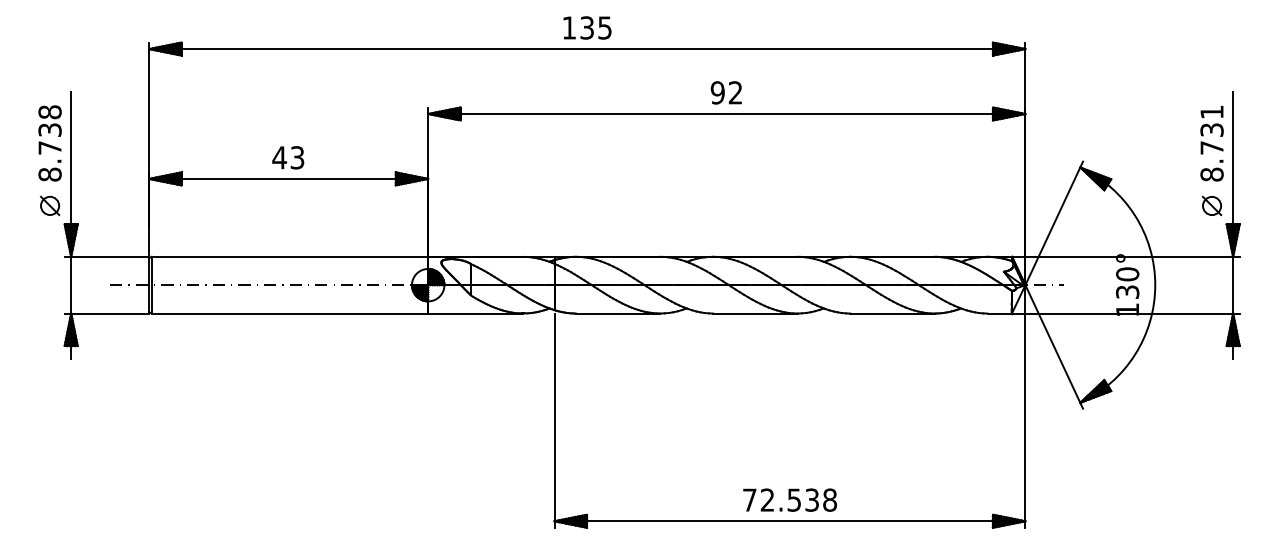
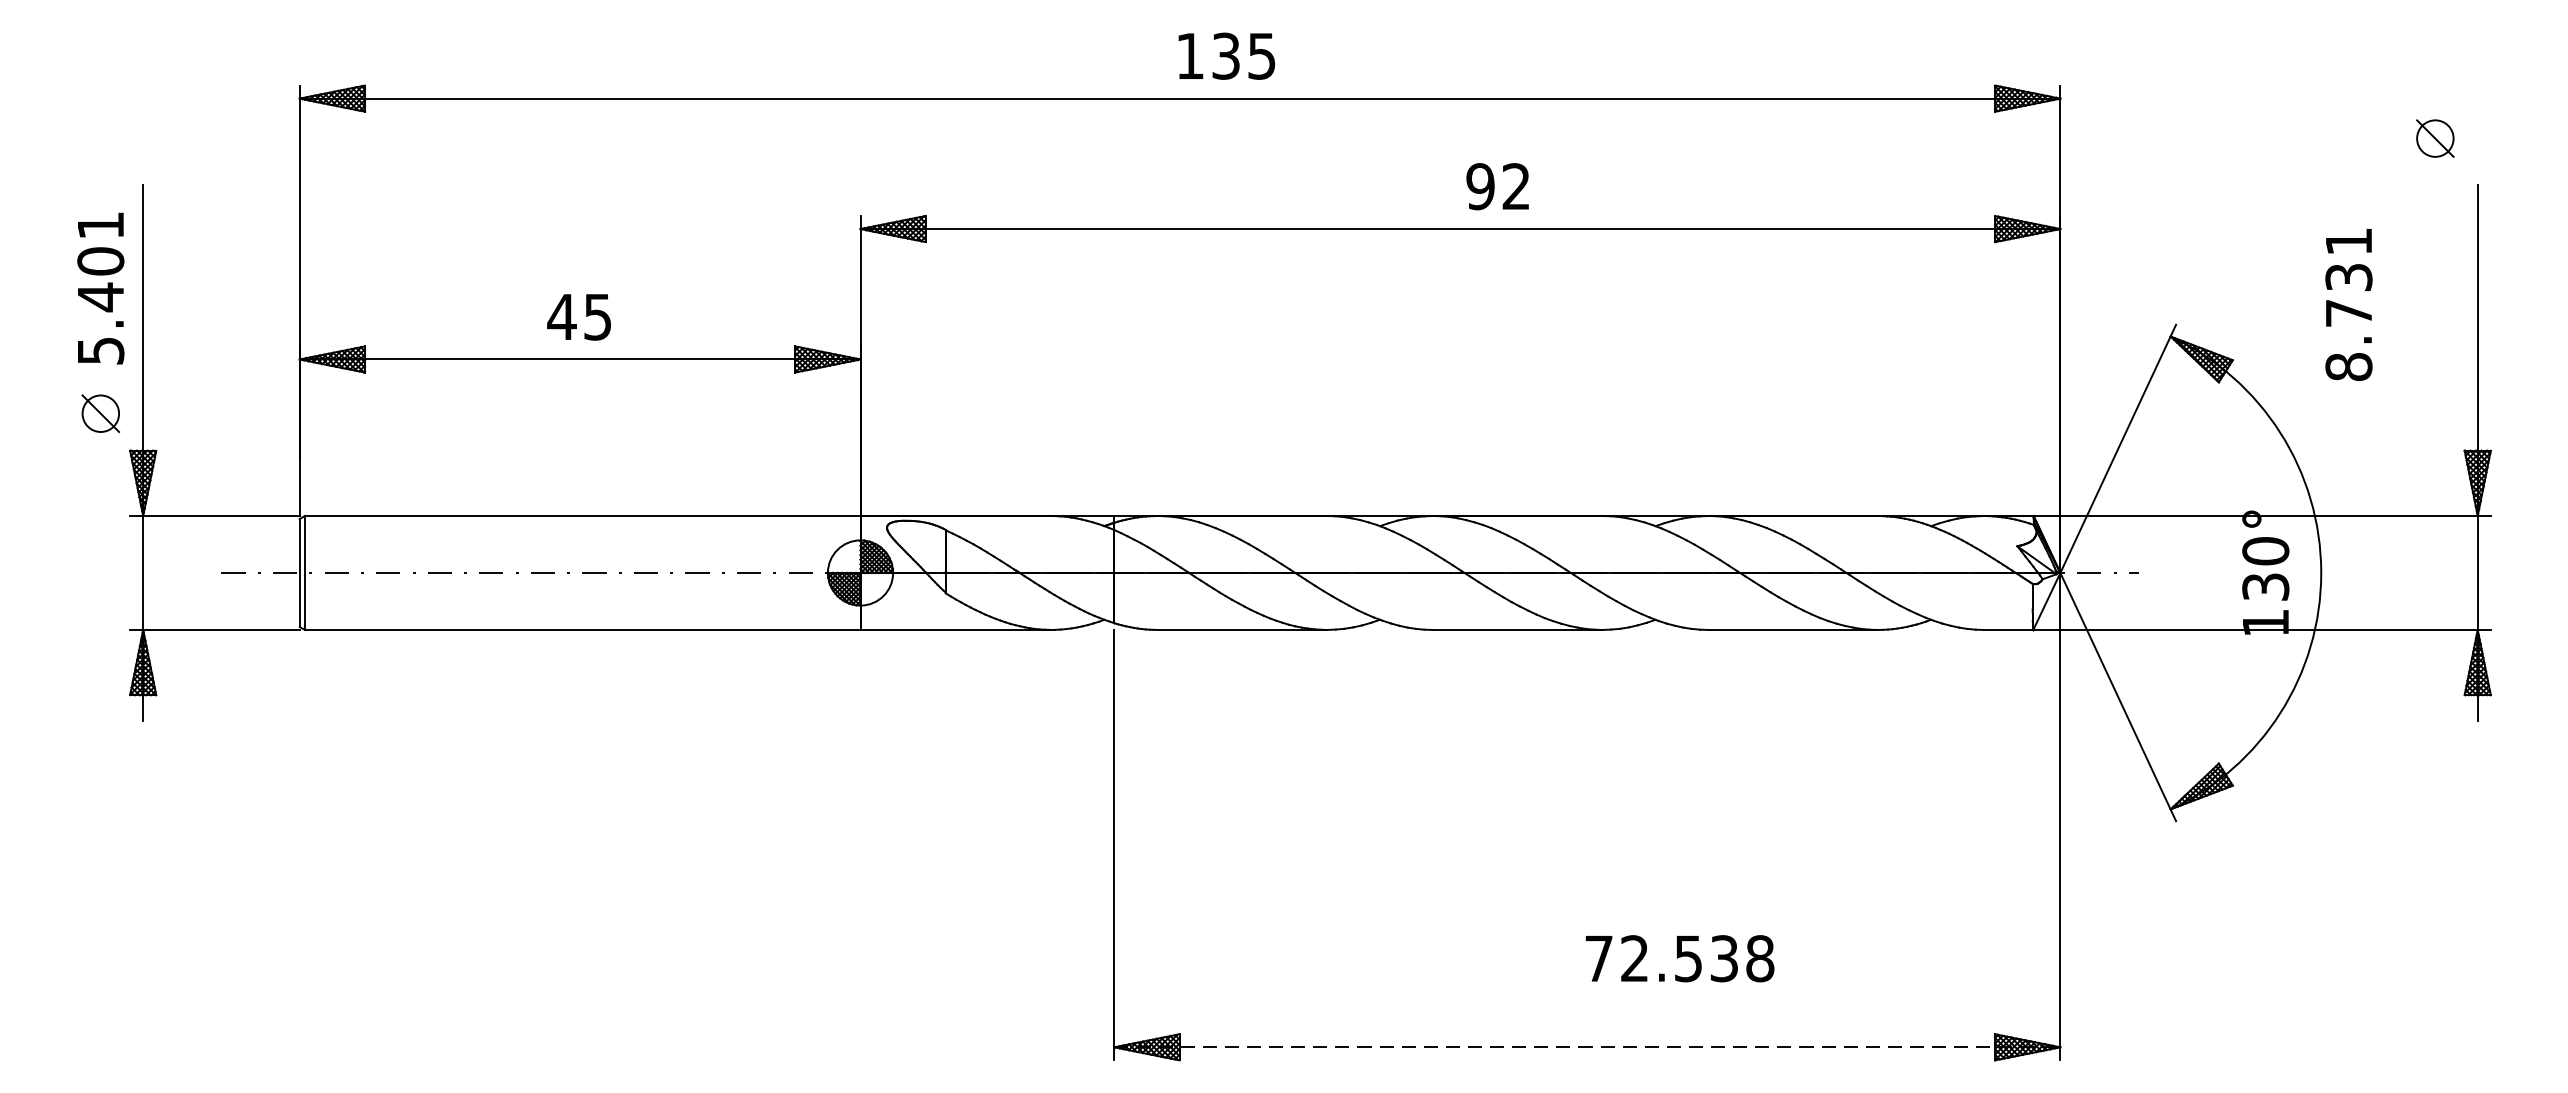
text: (587, 27) -> (1226, 55), moved
text: (725, 92) -> (1495, 185), moved
text: (49, 143) -> (99, 288), 8.738 -> 5.401
text: (1211, 143) -> (2347, 304), moved
text: (297, 157) -> (597, 316), 43 -> 45
part: (1212, 206) -> (2436, 139), moved
text: (789, 499) -> (1678, 957), moved
line: (790, 521) -> (1588, 1047), solid -> dashed

